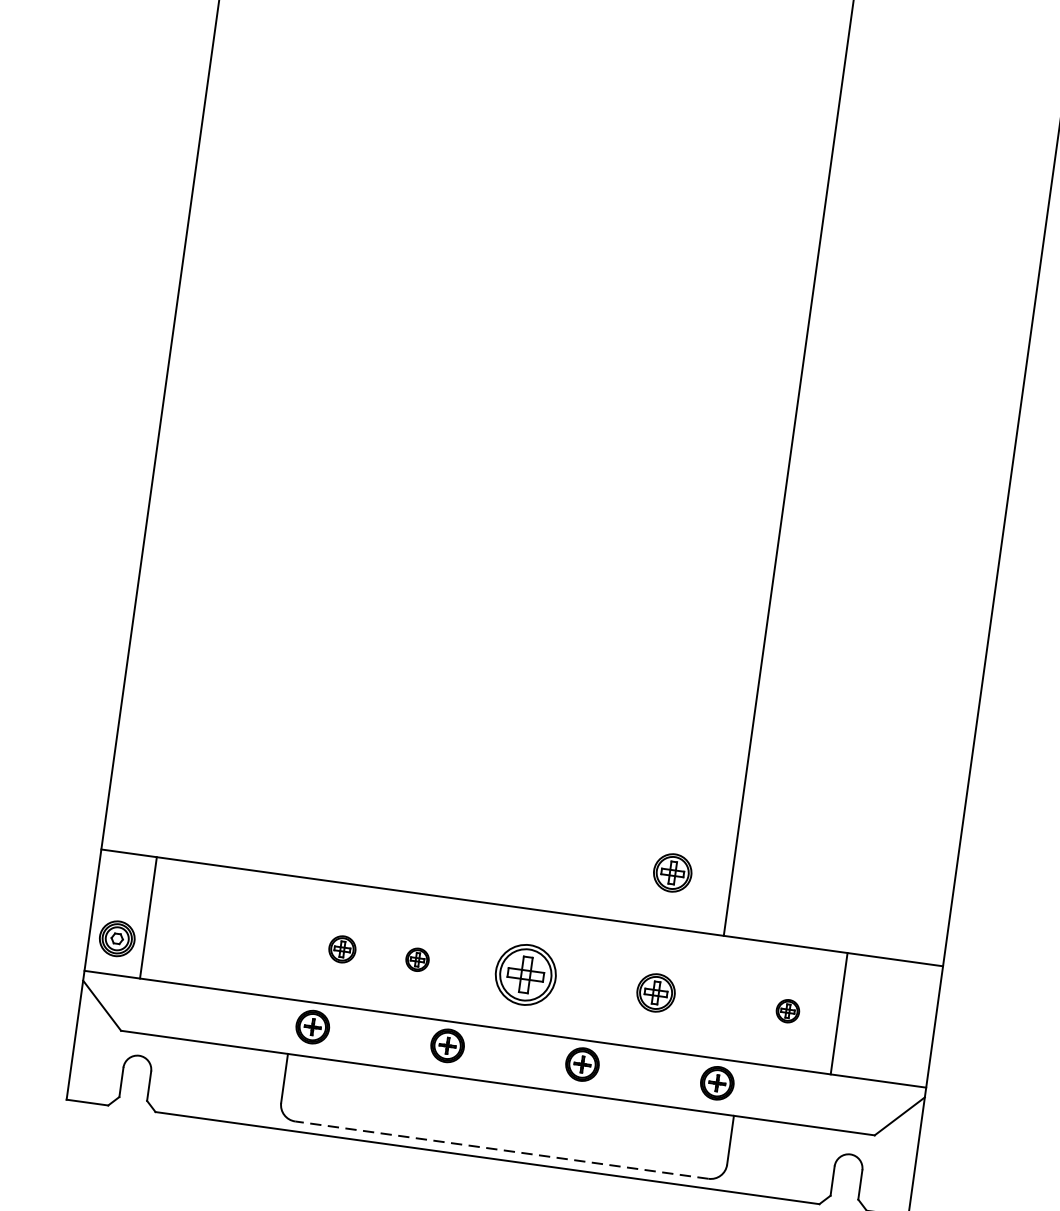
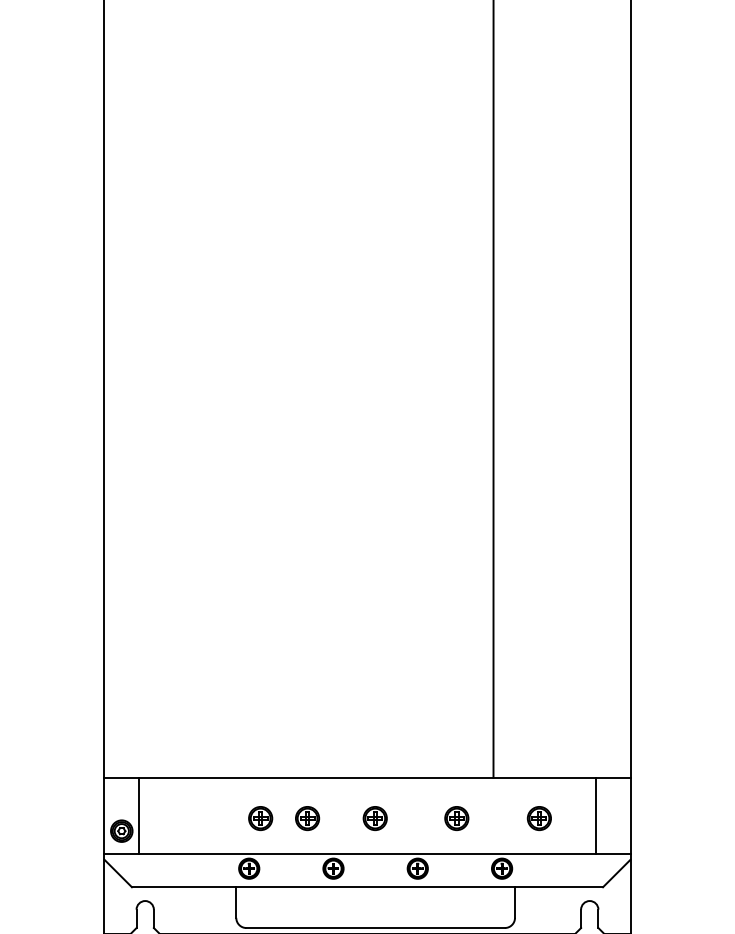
part: (672, 872) -> (456, 743), removed
part: (341, 949) -> (260, 818), size x1.43
part: (417, 959) -> (307, 818), size x1.67
part: (524, 974) -> (374, 818), size x0.62
part: (786, 1011) -> (538, 818), size x1.67
line: (838, 1013) -> (595, 815), moved
line: (501, 1150) -> (375, 928), dashed -> solid

